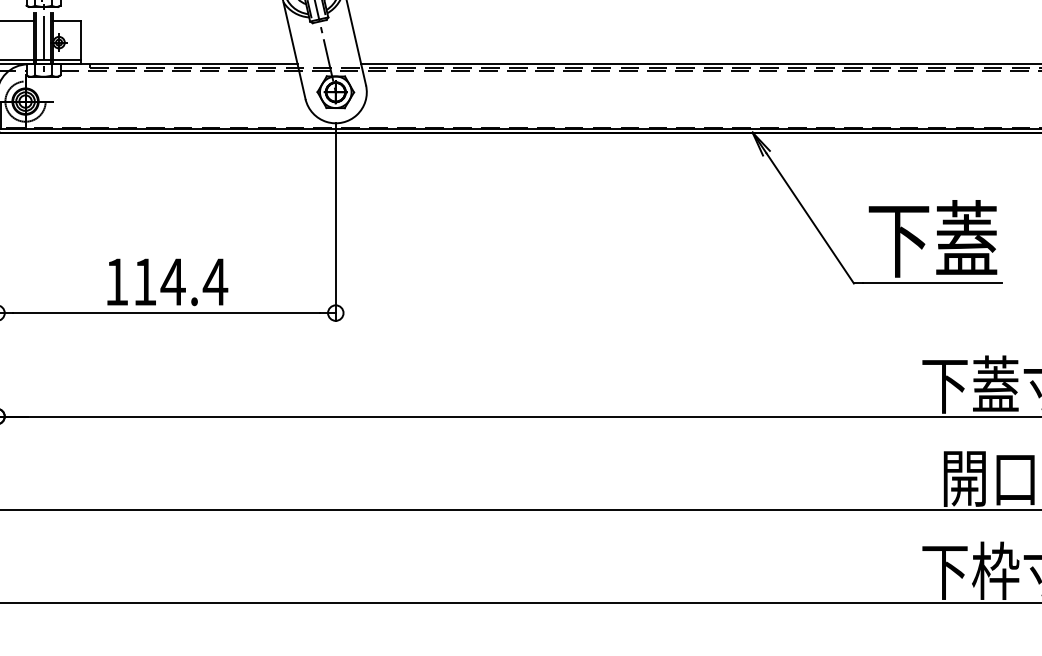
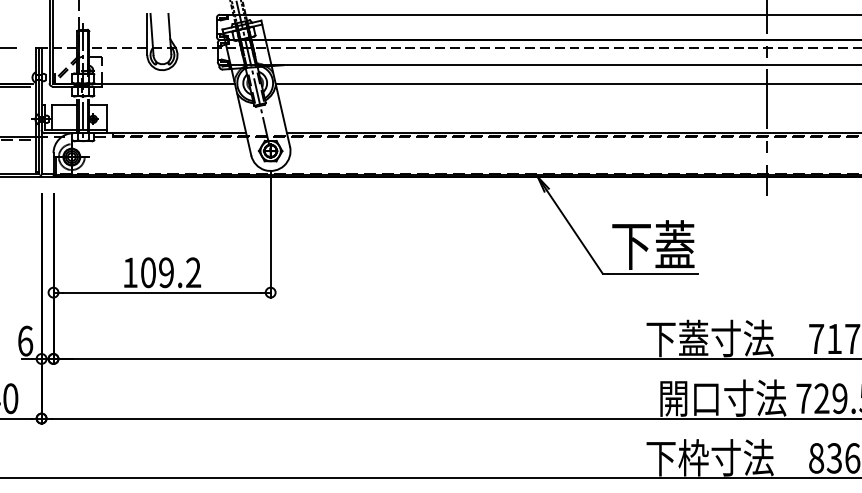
text: (181, 281) -> (171, 272), 114.4 -> 109.2

